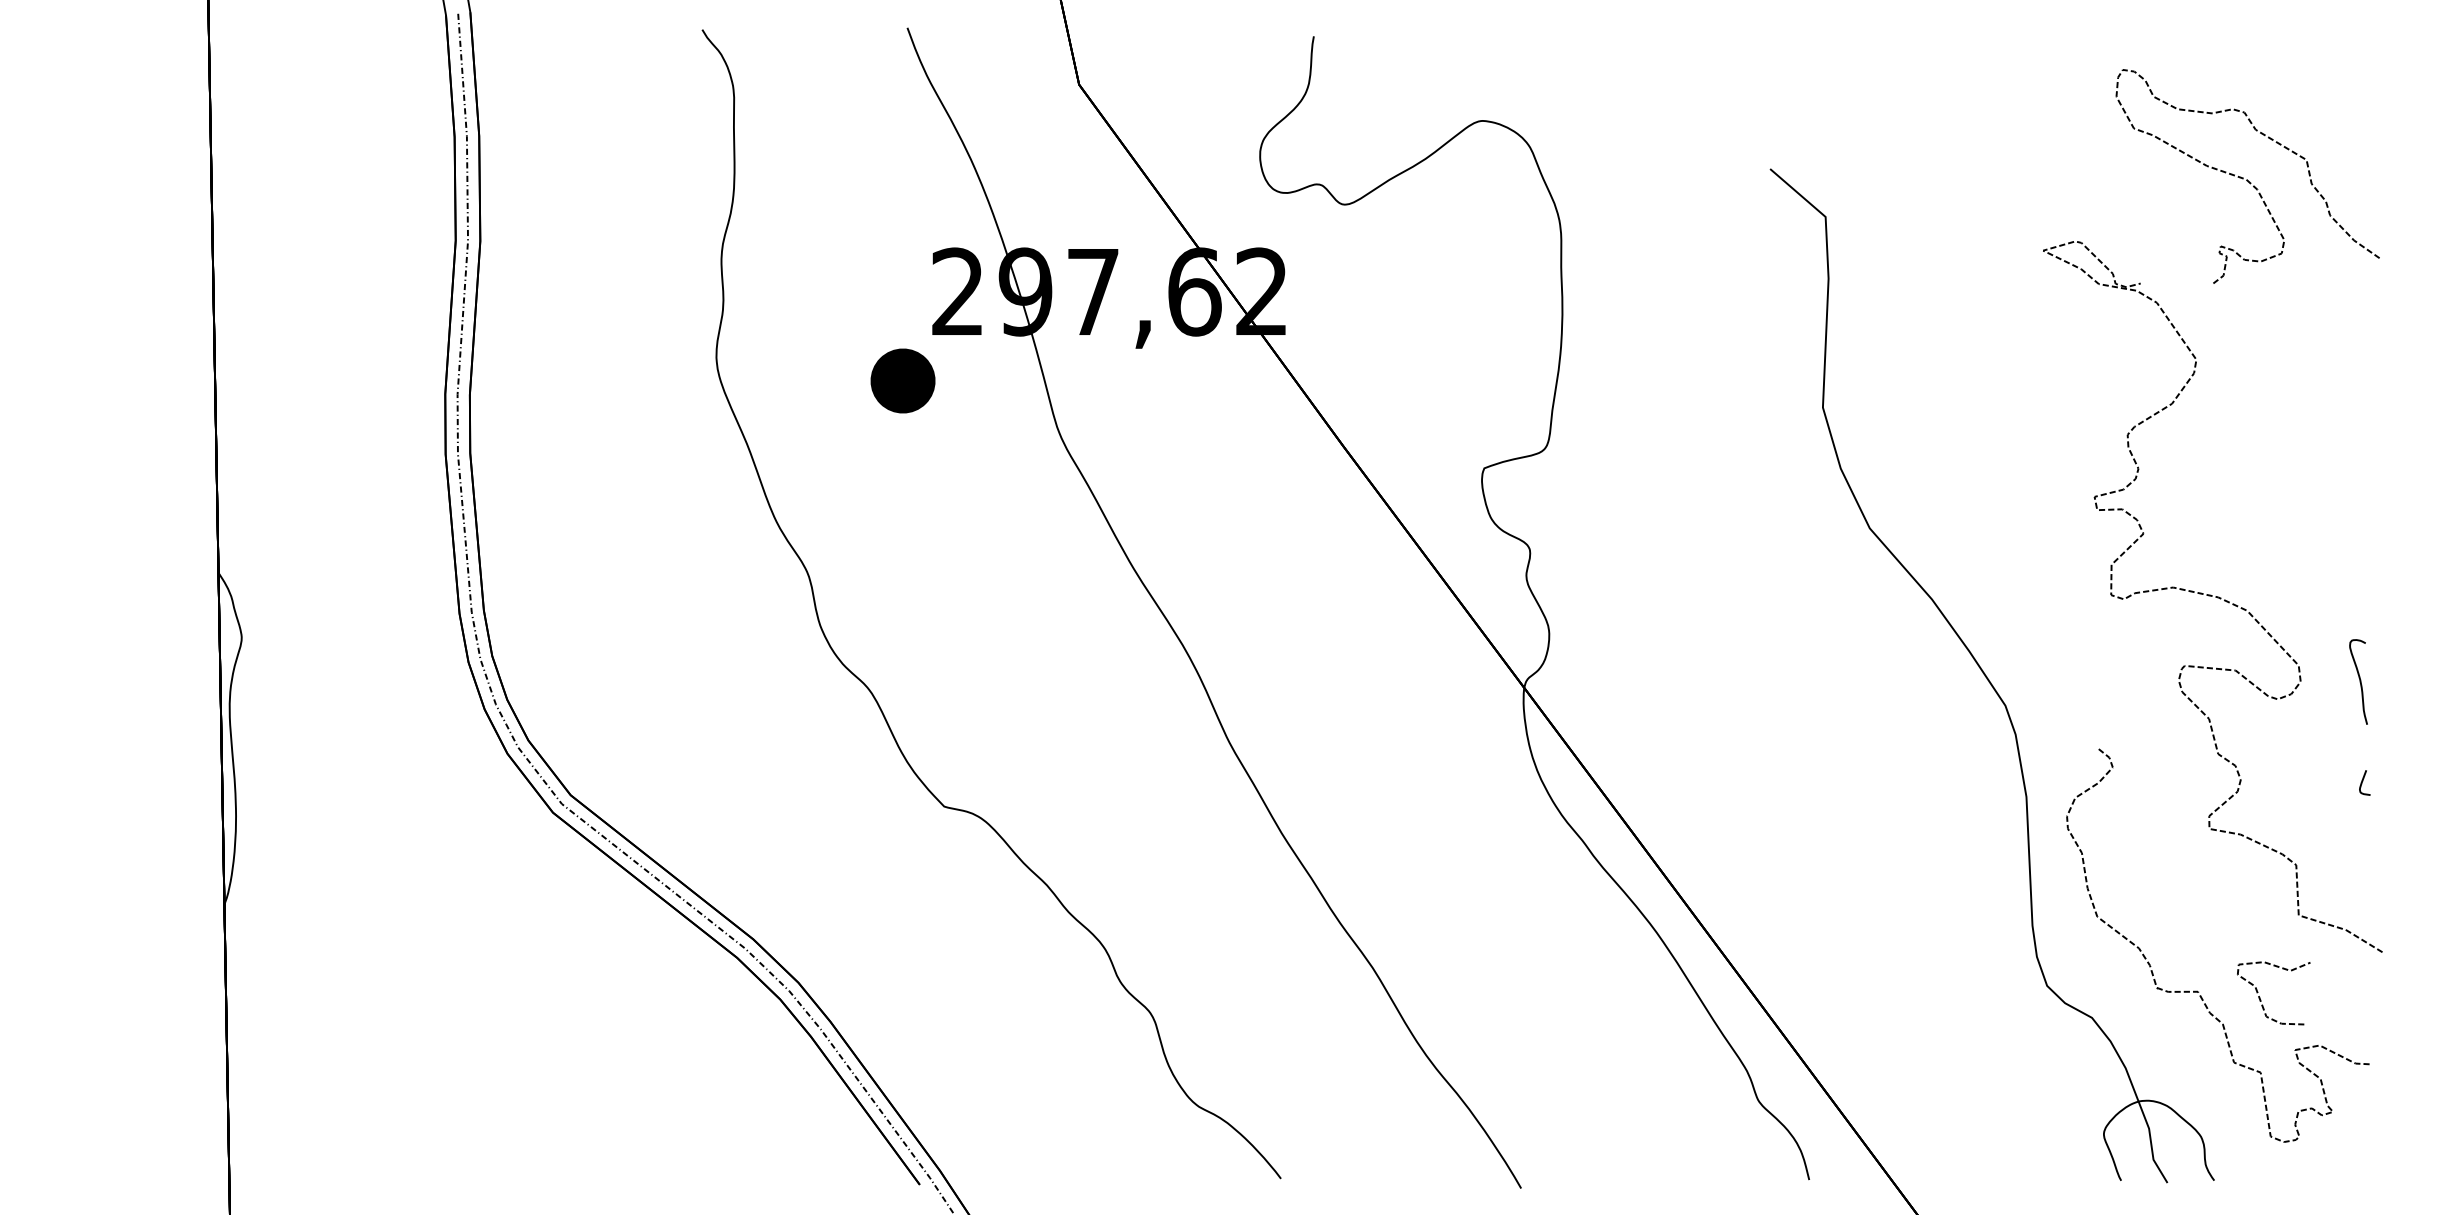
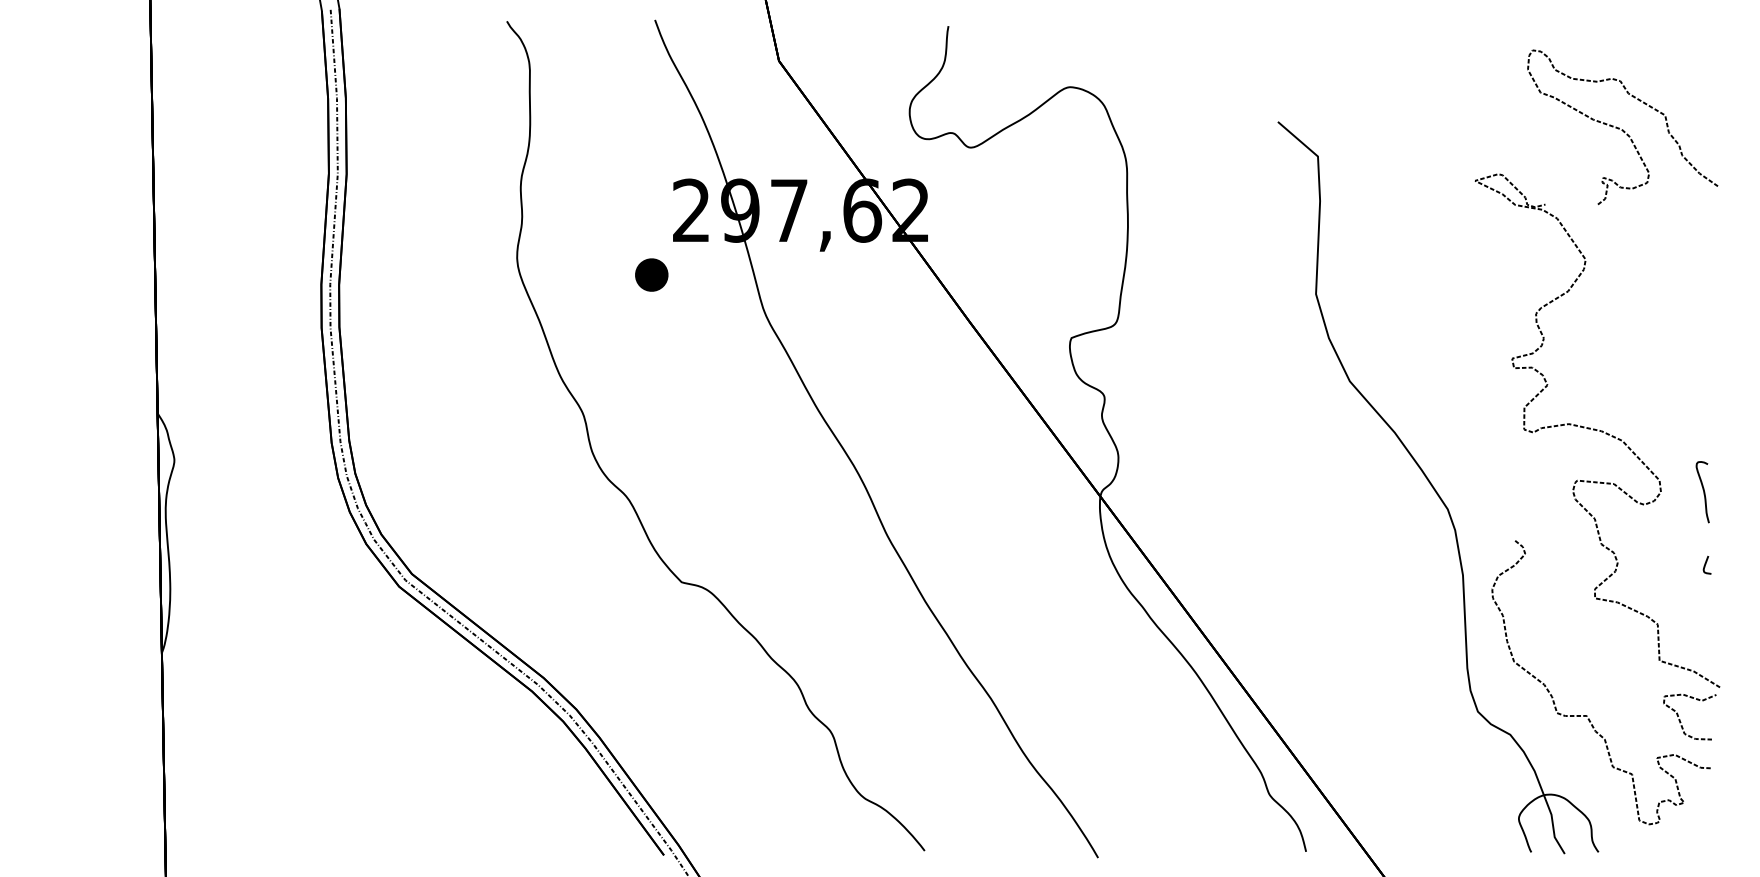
part: (902, 381) -> (651, 275), size x0.71
curve: (2260, 997) -> (1680, 720), moved

